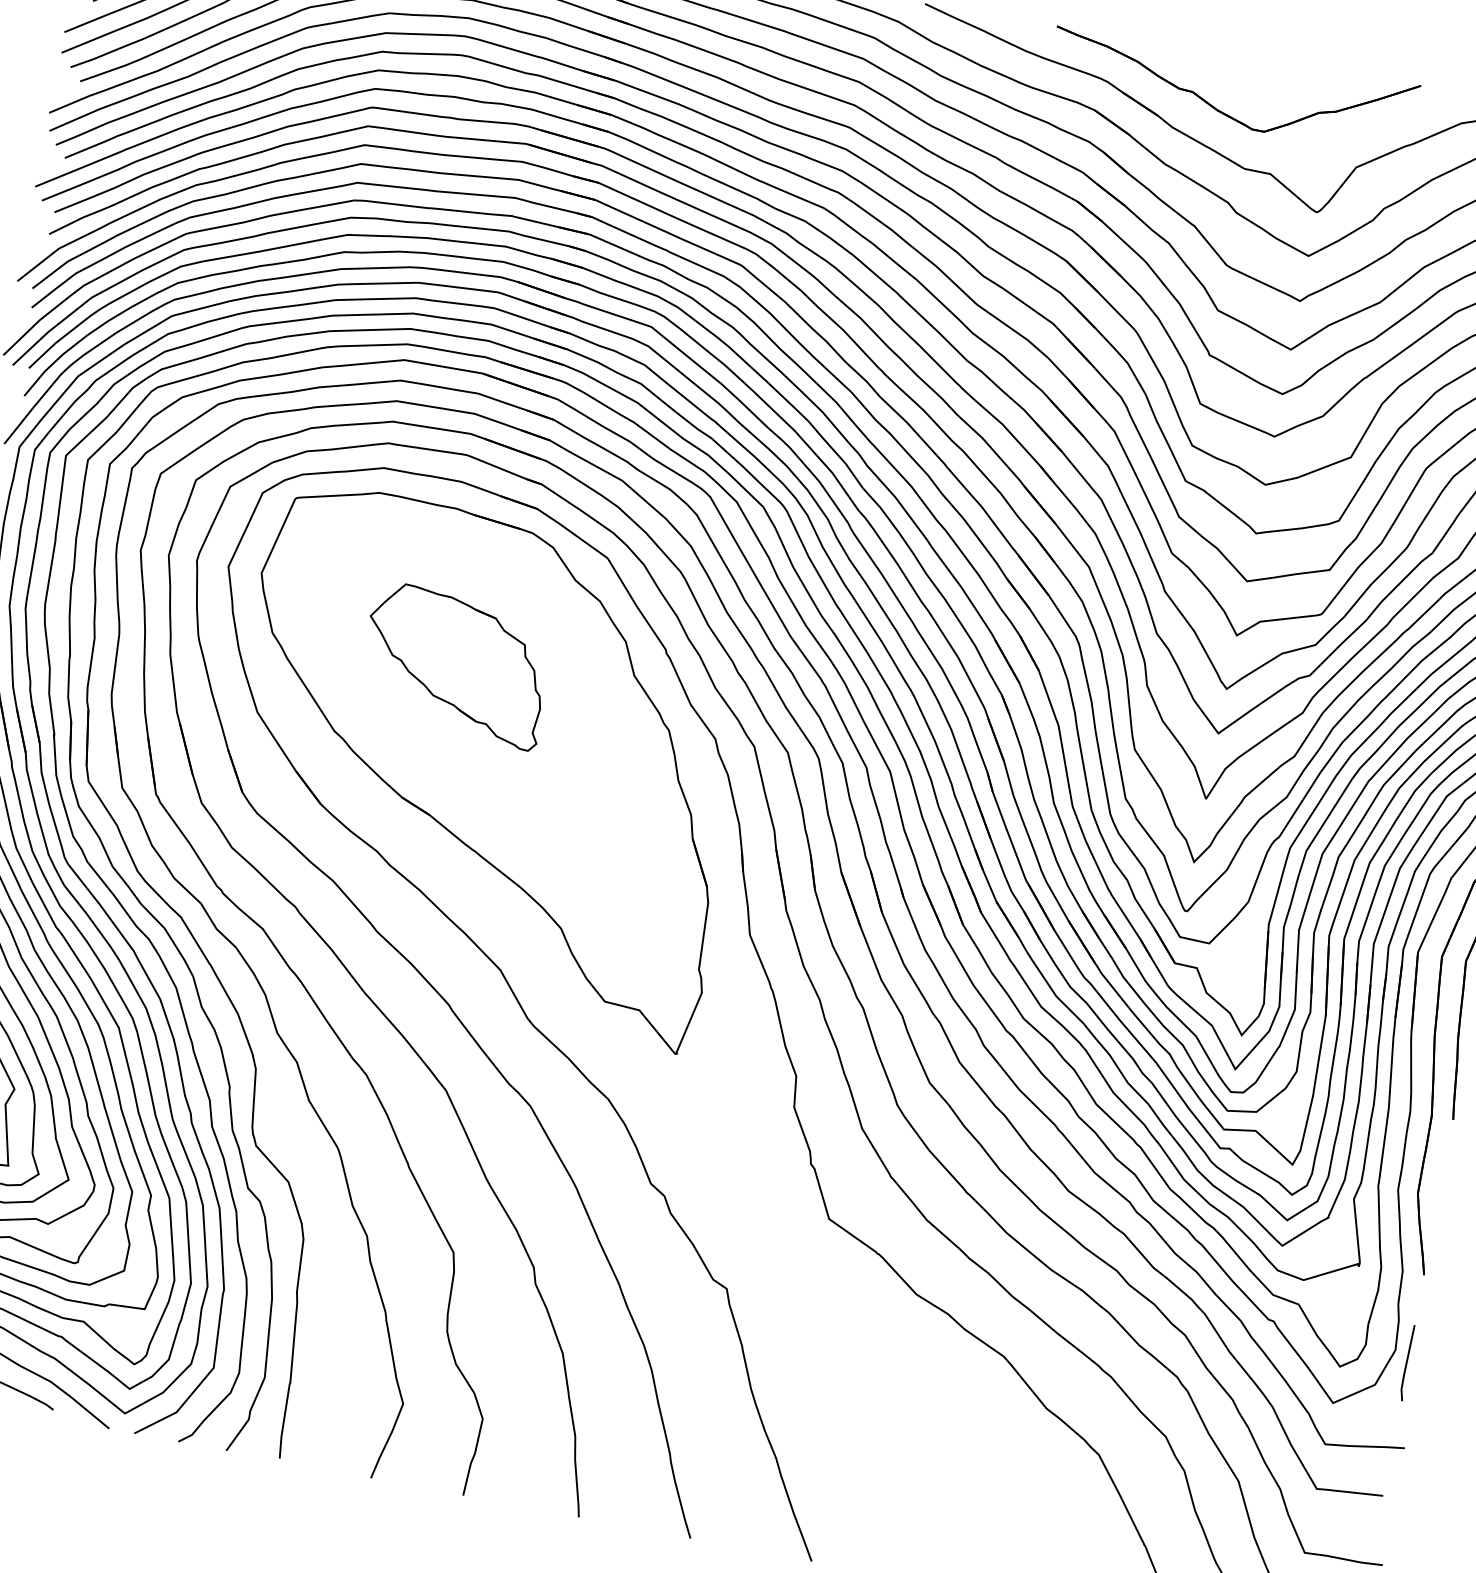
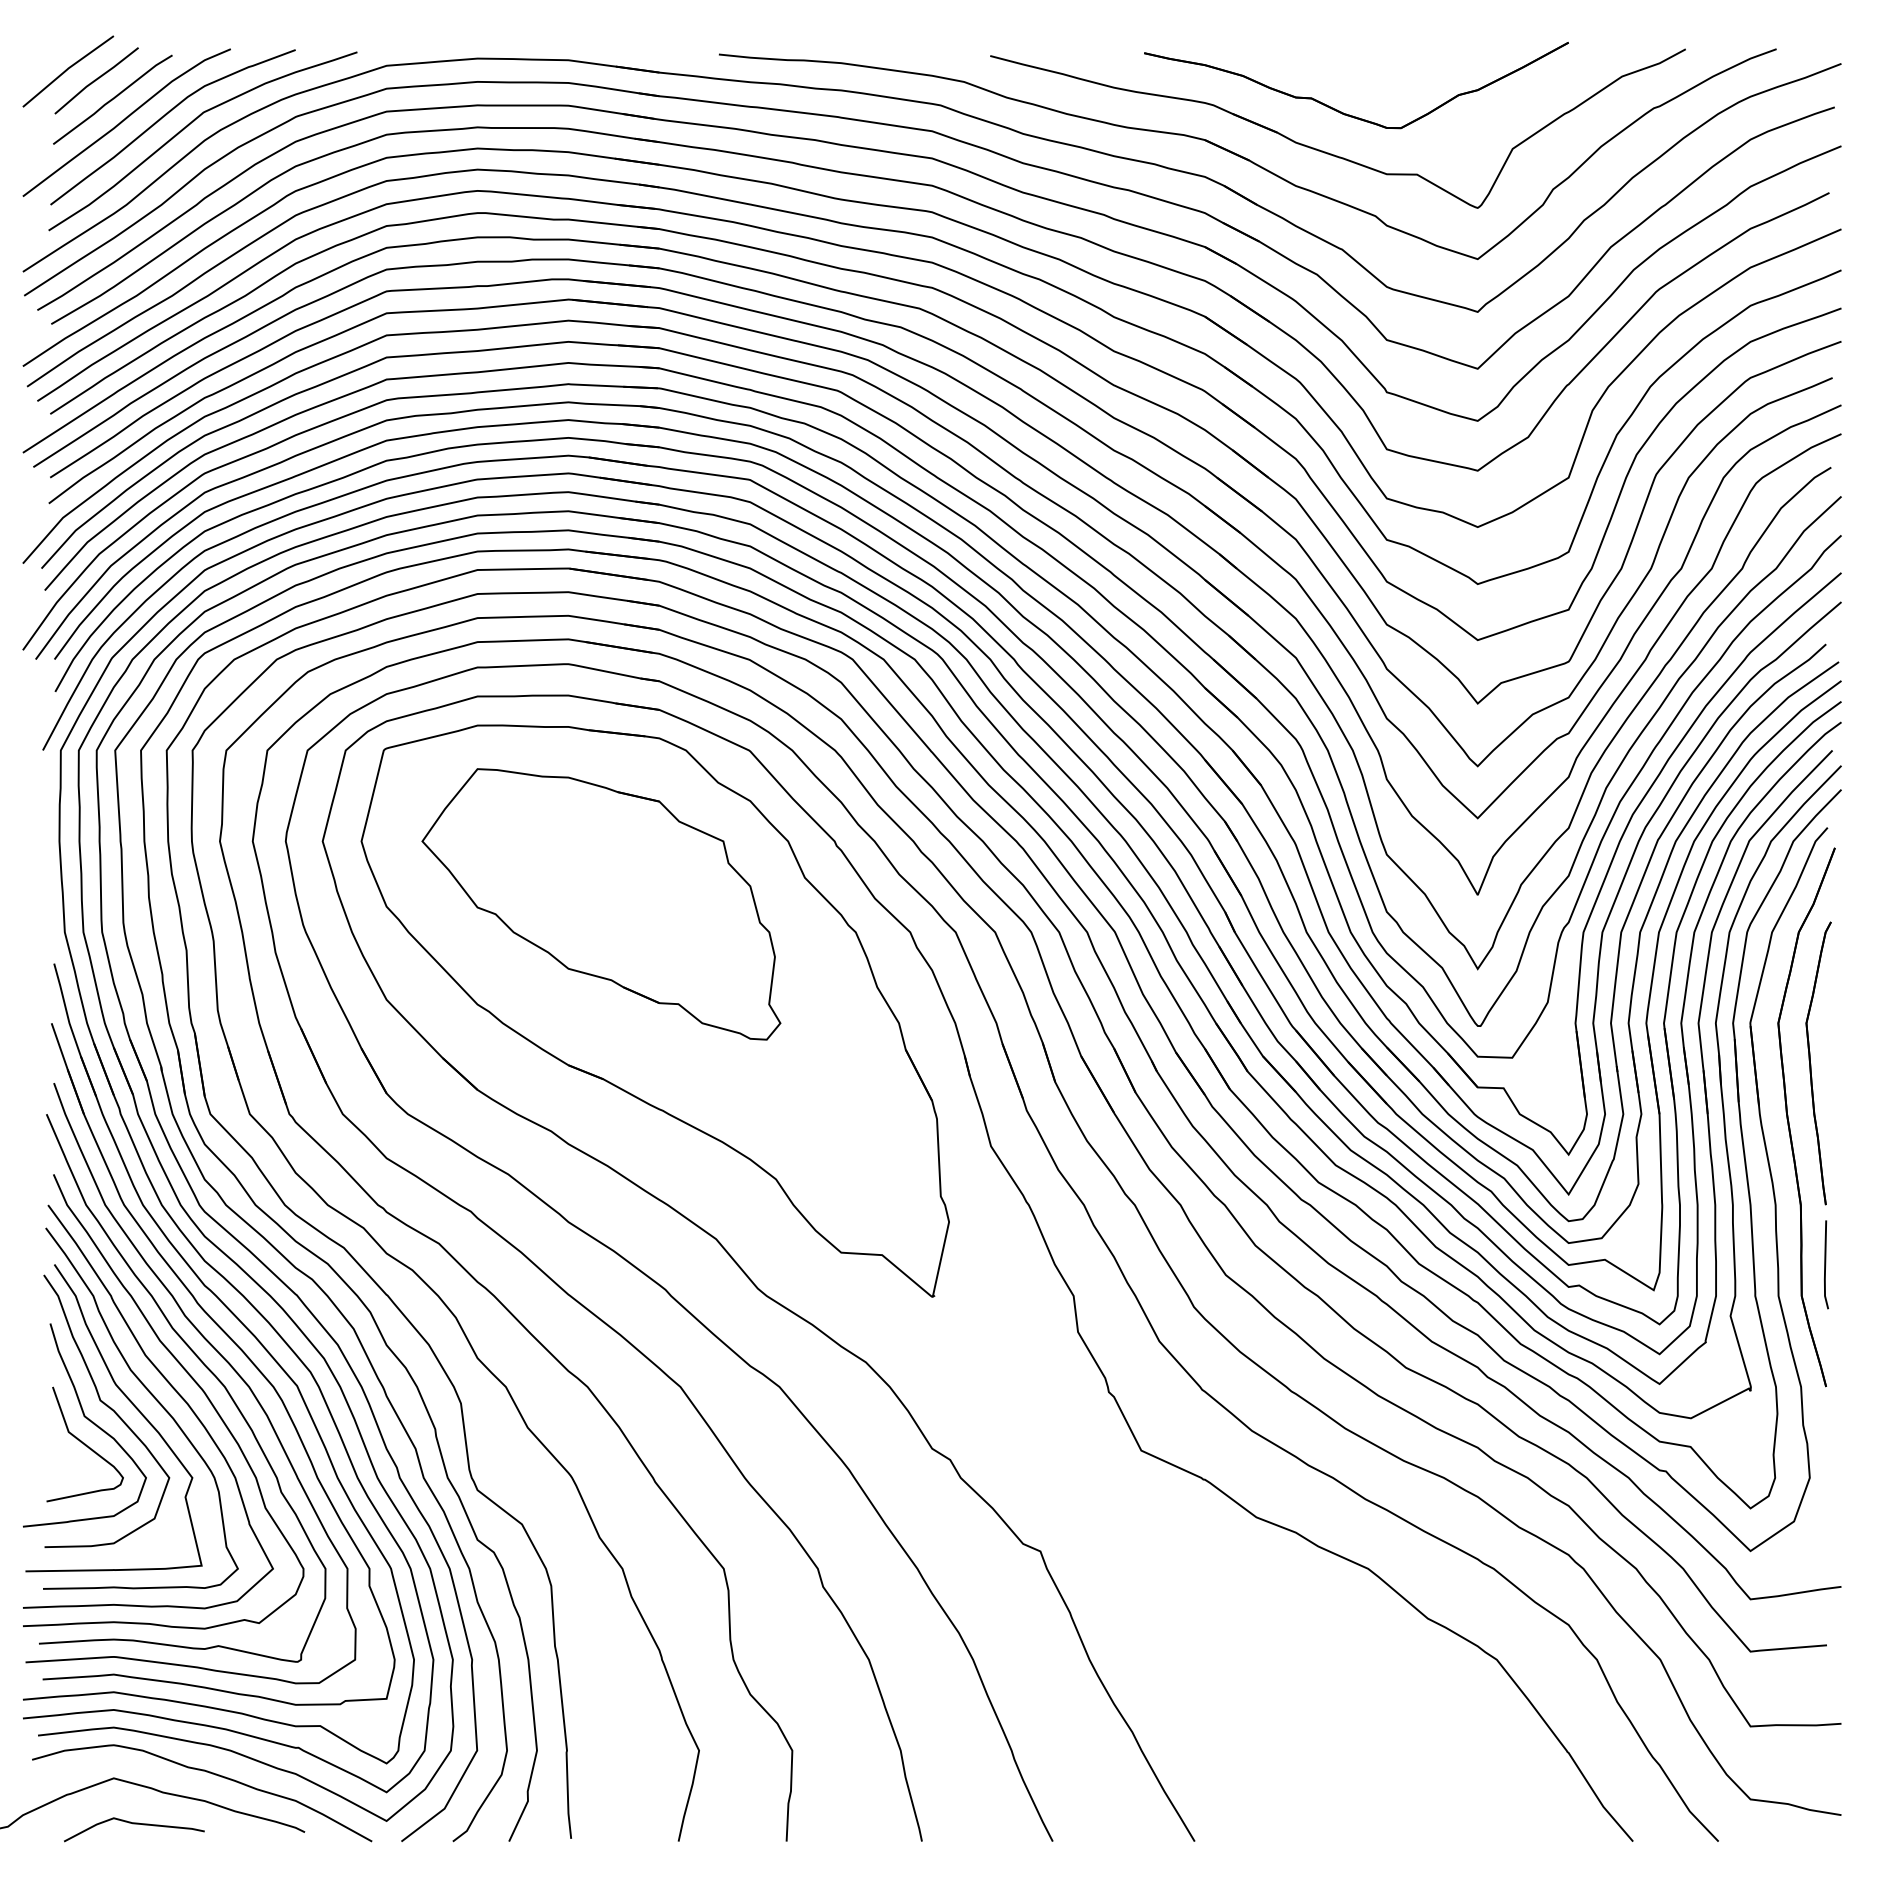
part: (456, 665) -> (601, 904), size x1.67
line: (1407, 1362) -> (1826, 1264), moved

